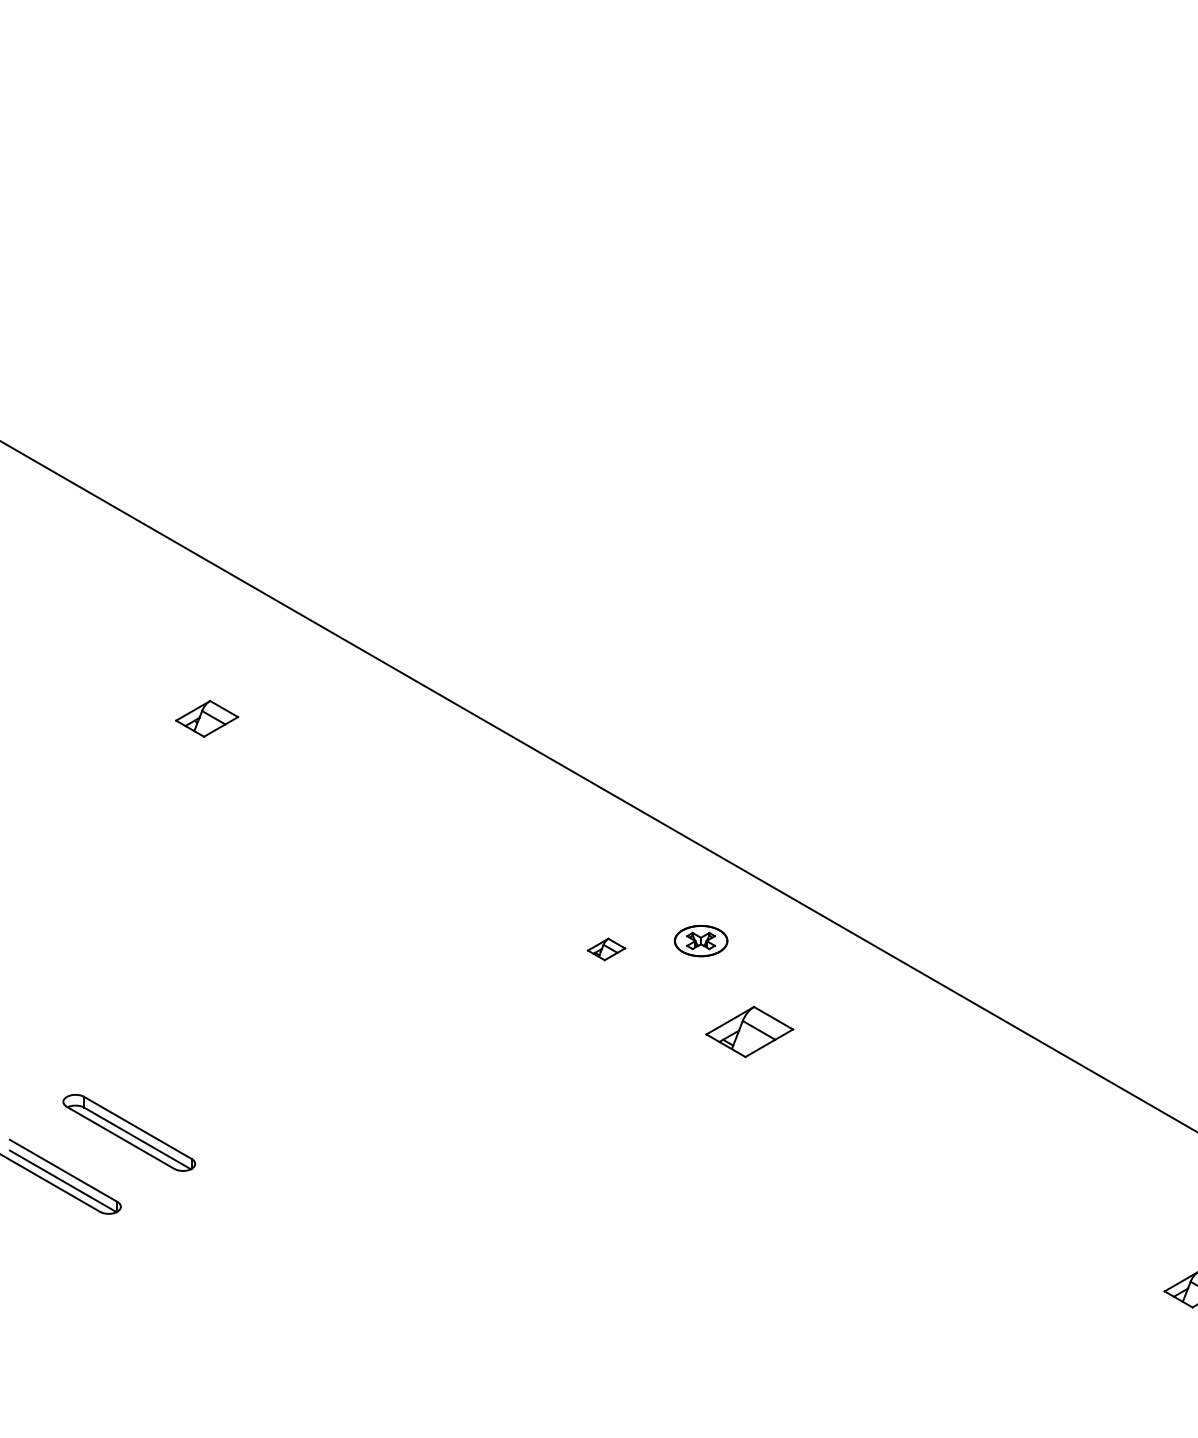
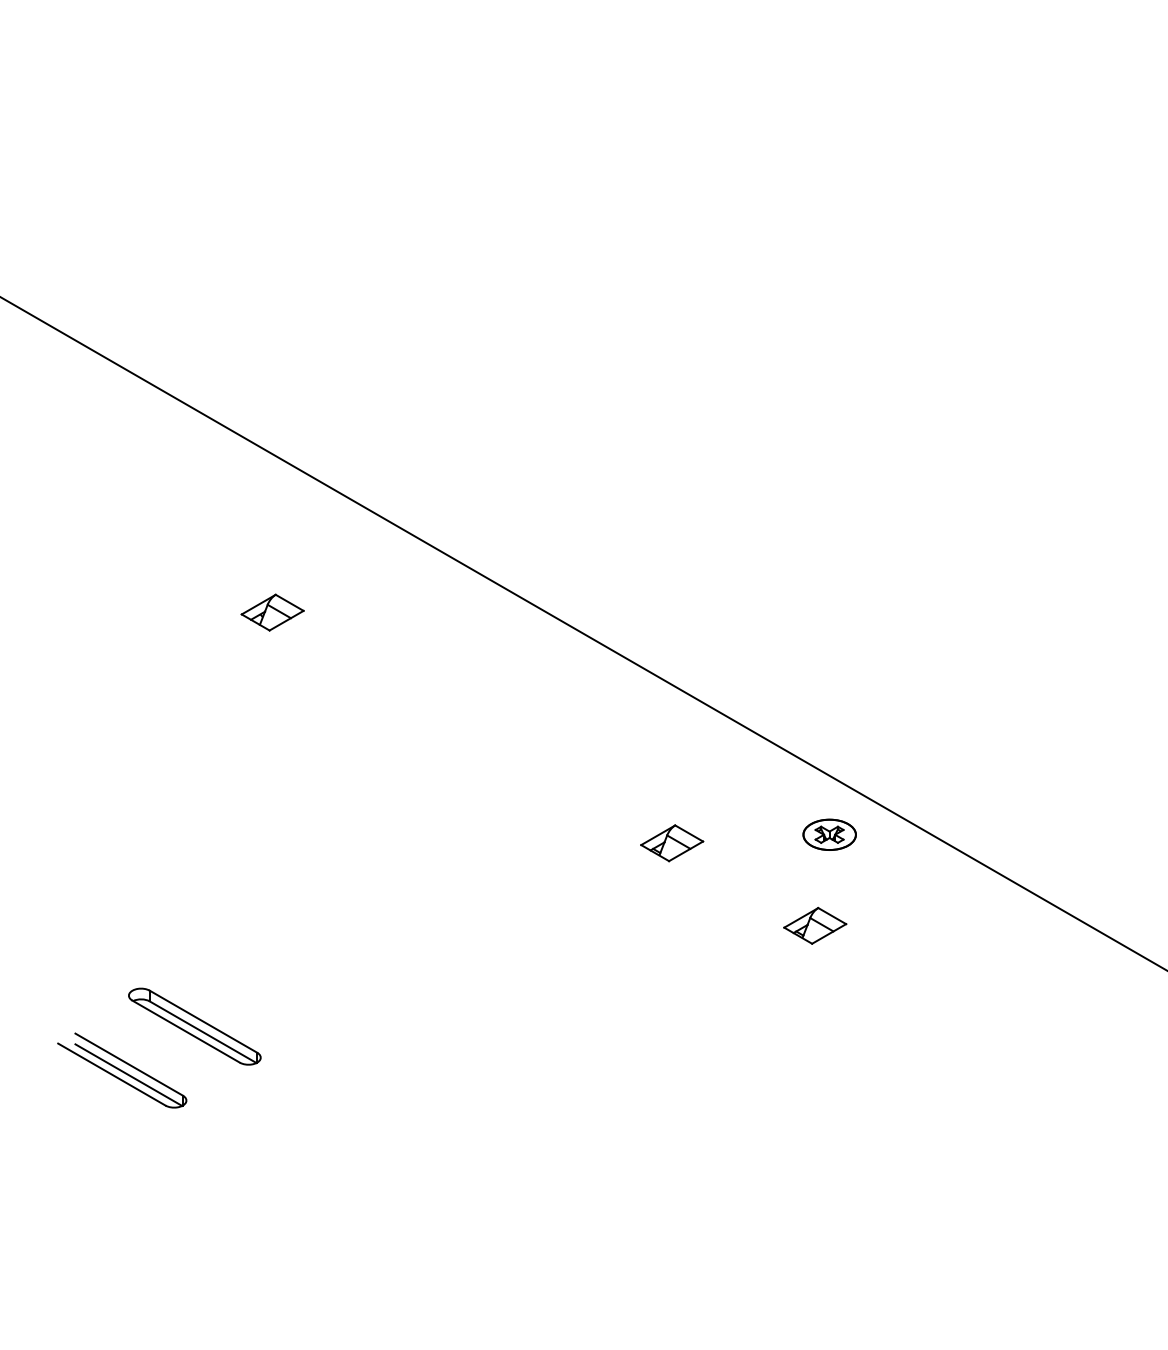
part: (700, 941) -> (829, 835), moved
part: (606, 949) -> (672, 843), size x1.67
part: (749, 1032) -> (815, 926), size x0.71

